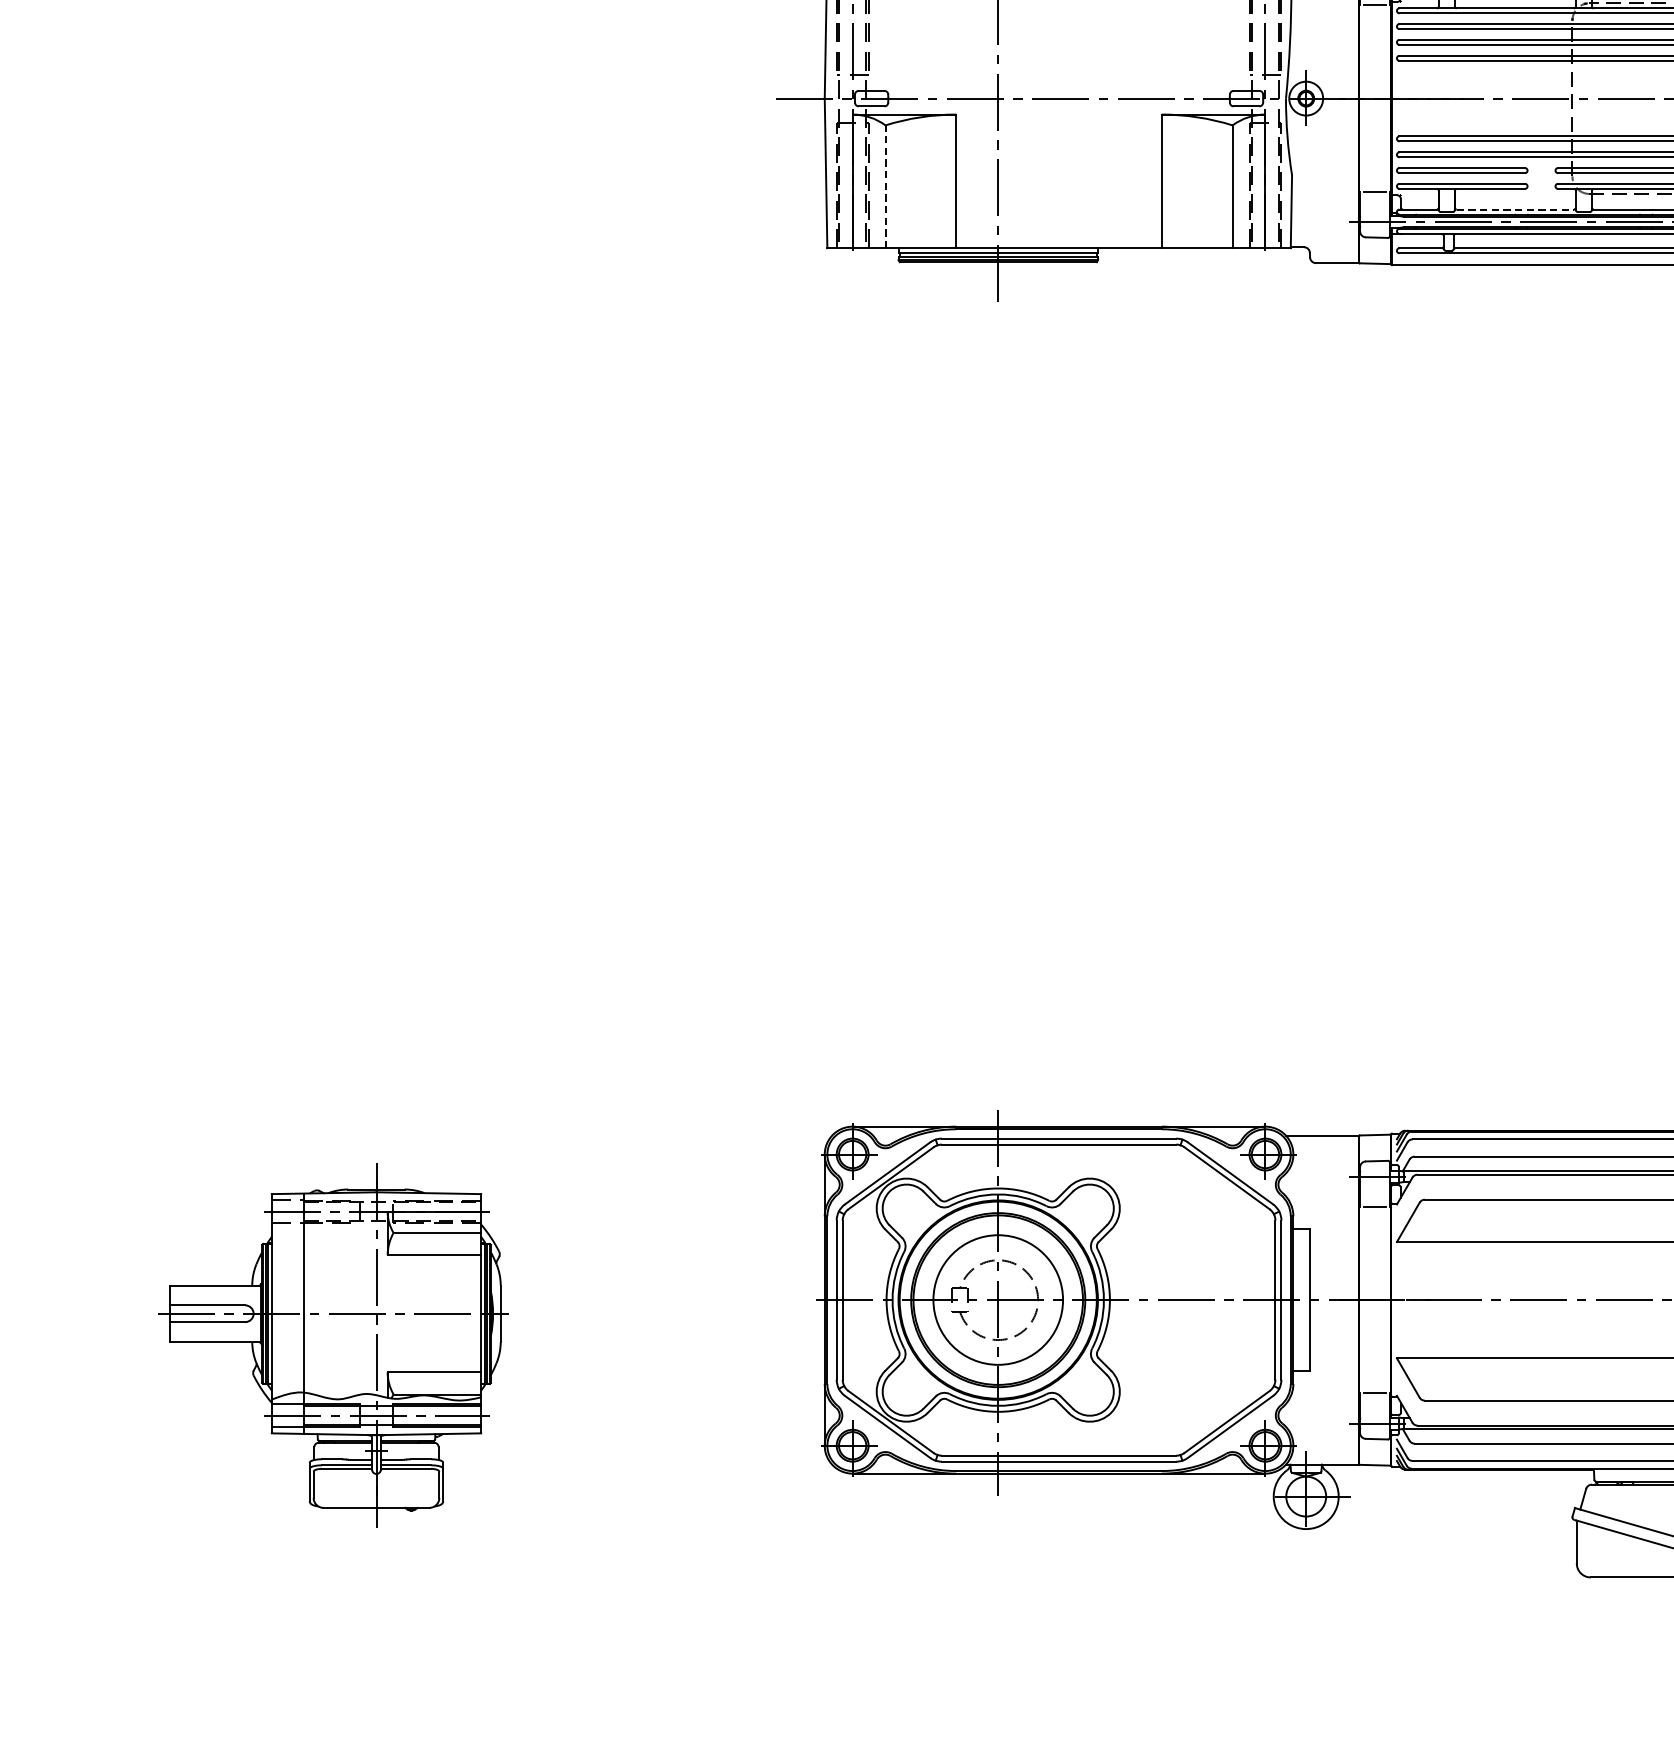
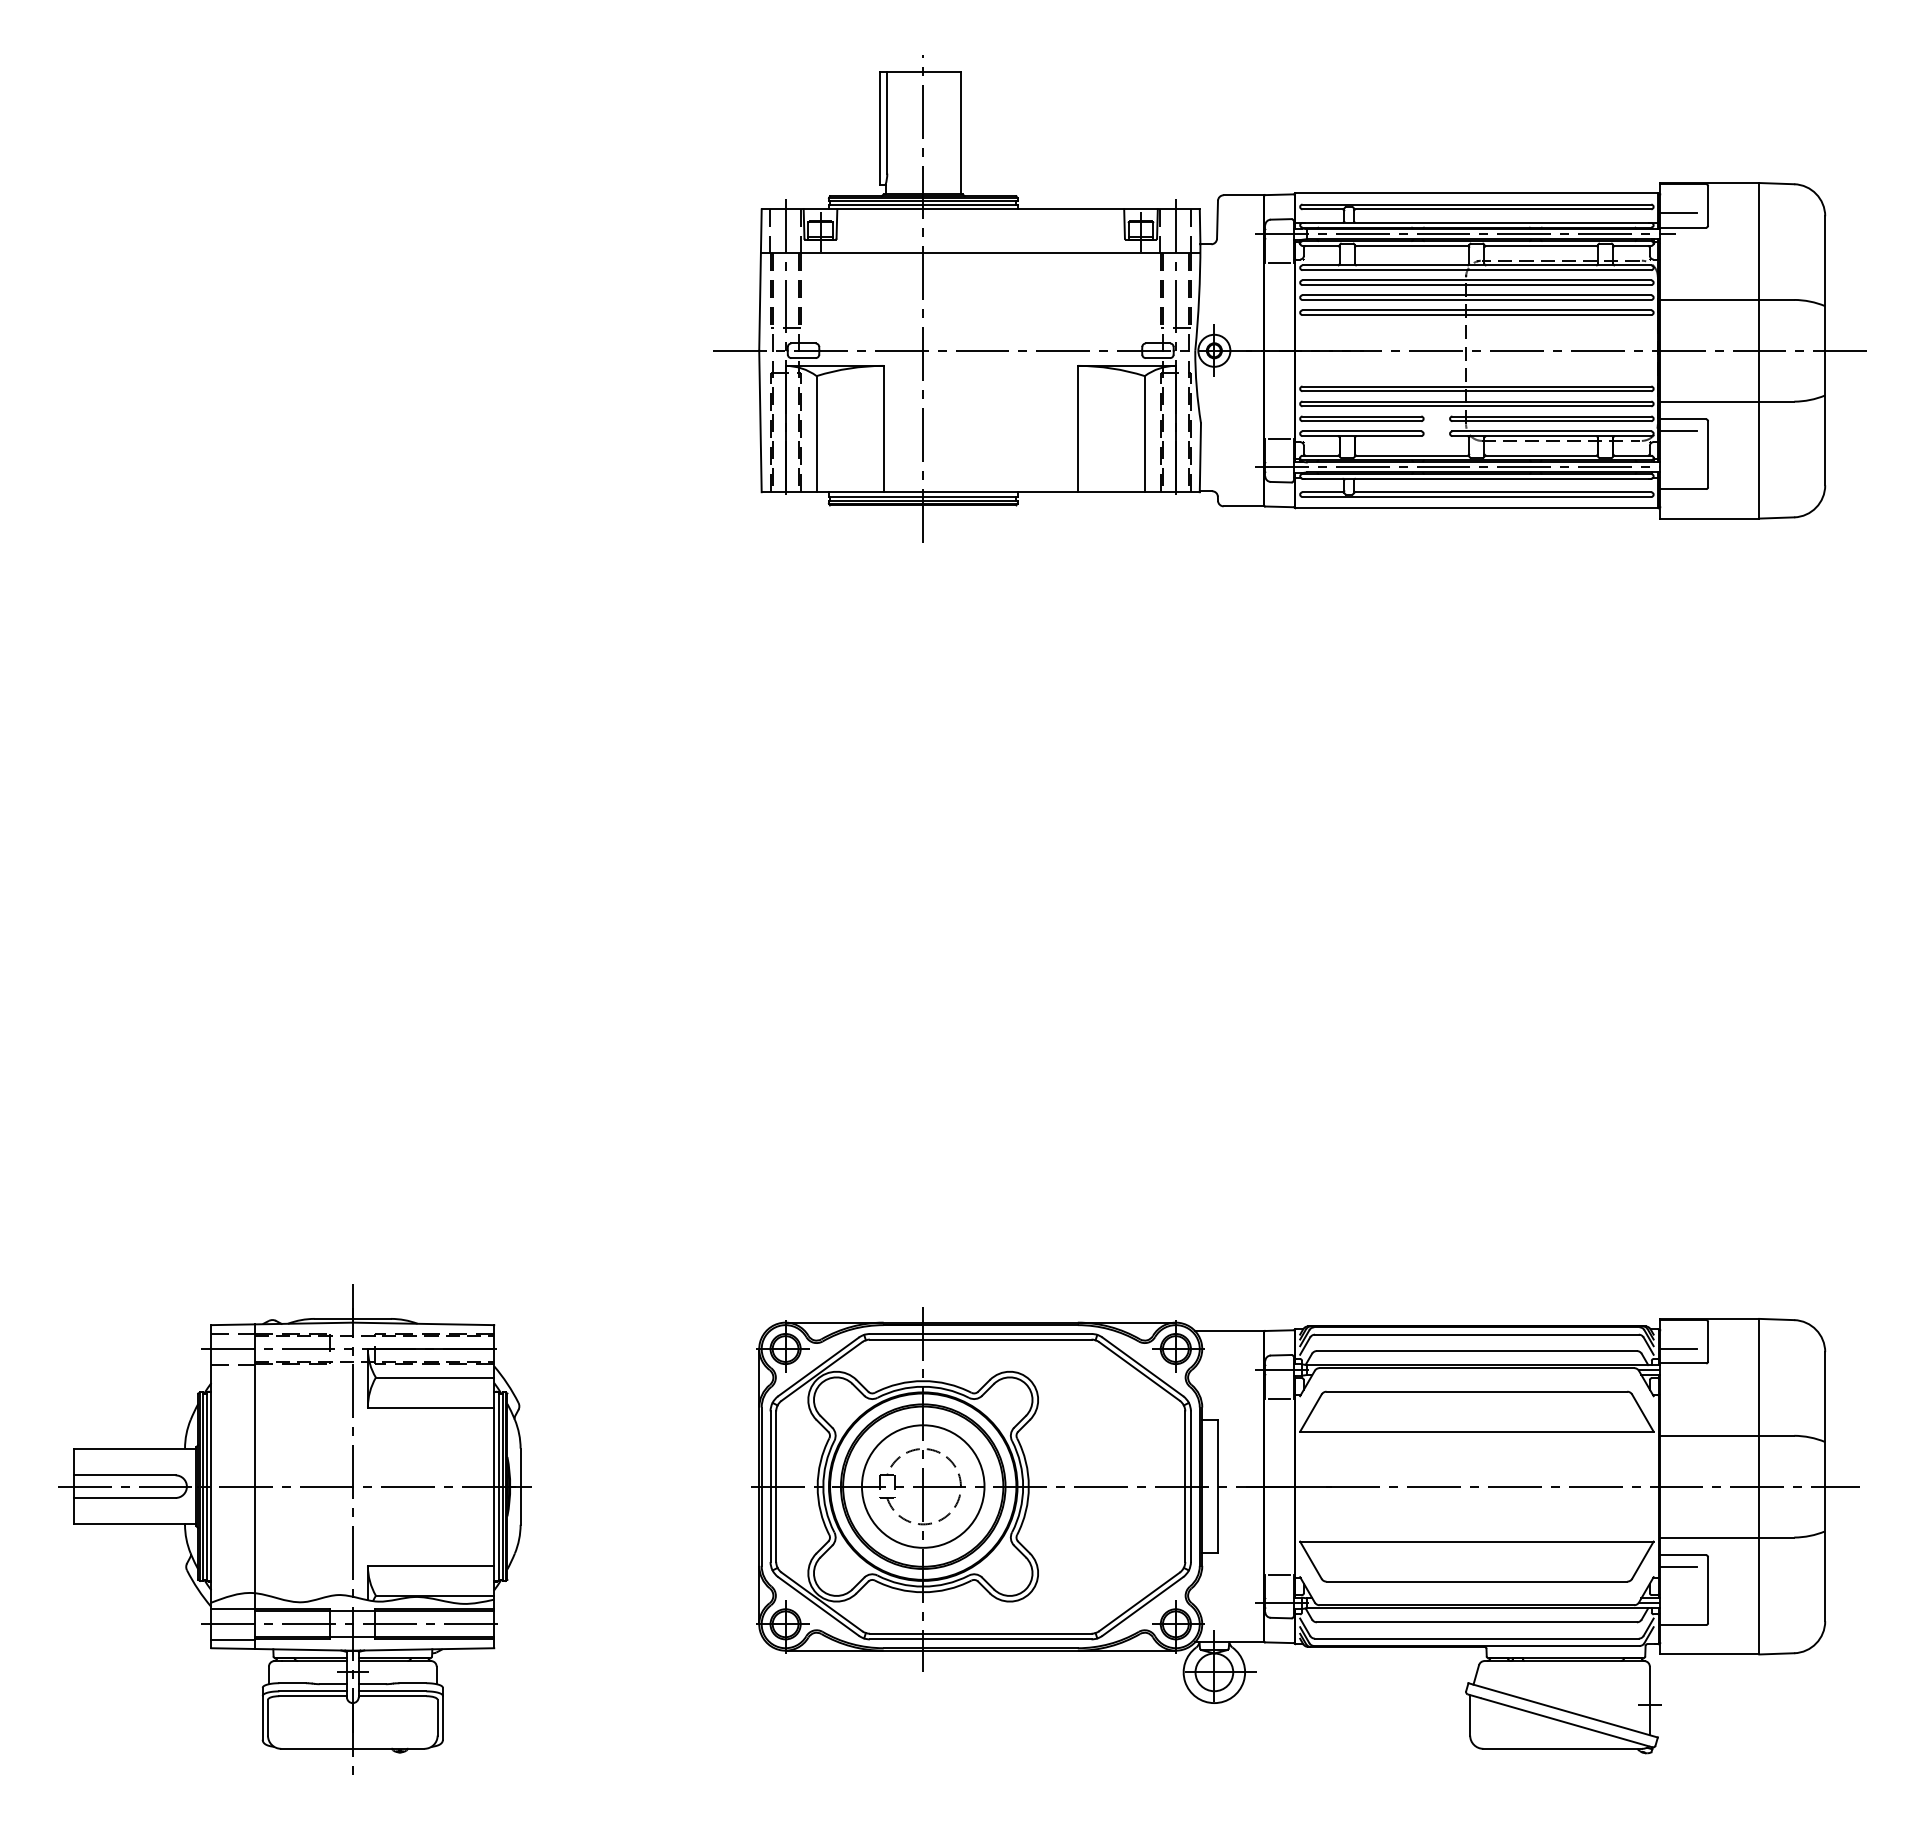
line: (885, 186) -> (816, 433), dashed -> solid
line: (1515, 209) -> (1412, 455), dashed -> solid
part: (333, 1345) -> (294, 1529), size x1.43

